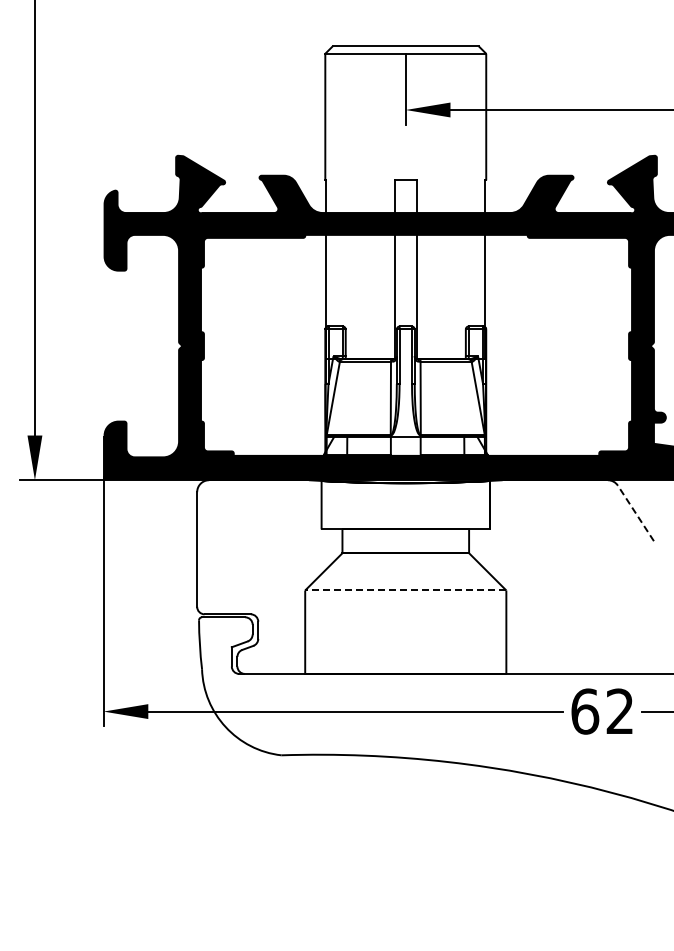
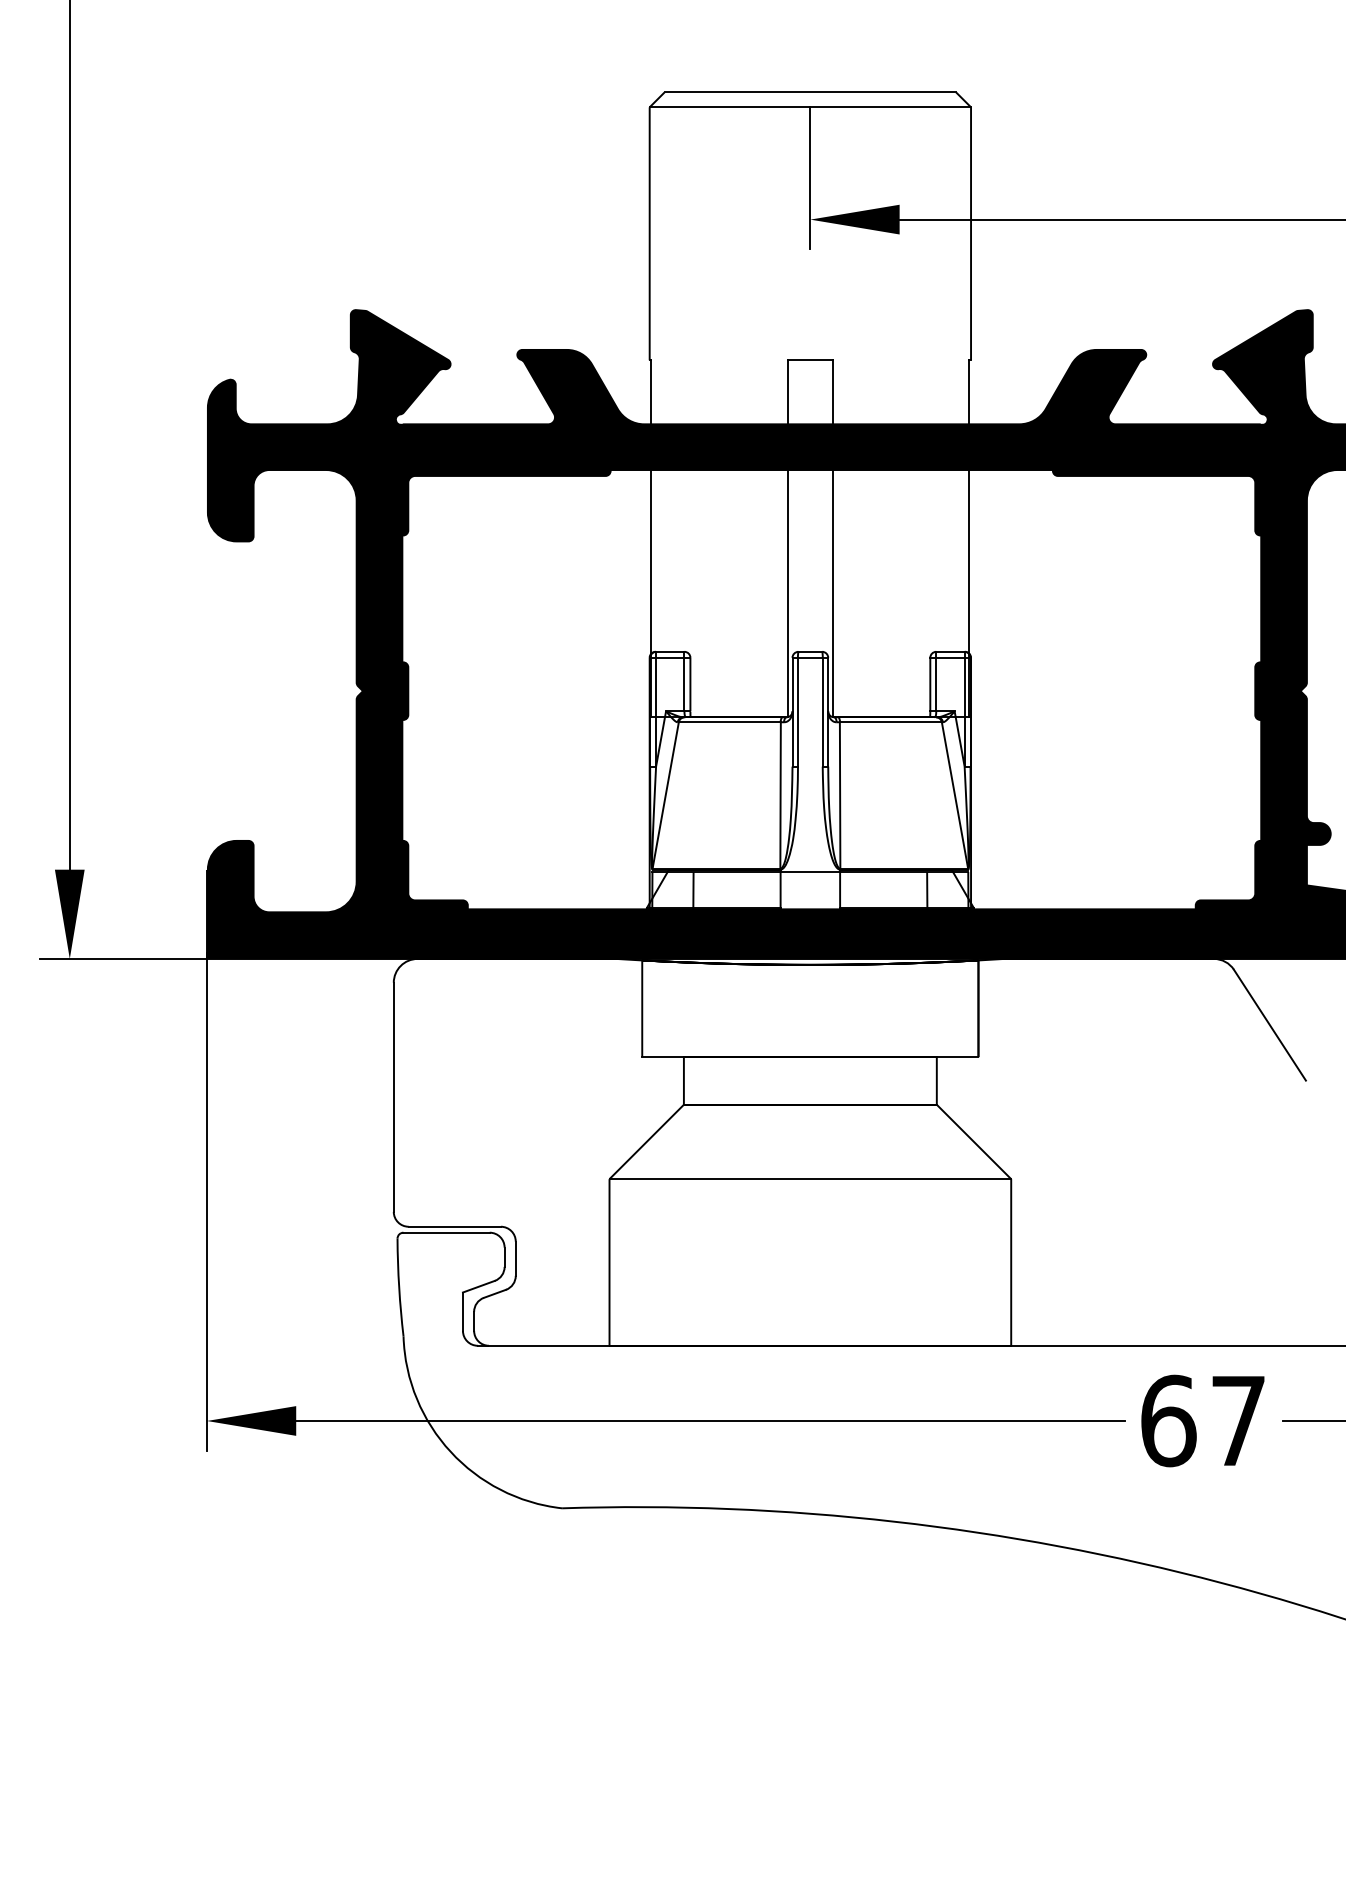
line: (635, 513) -> (1269, 1025), dashed -> solid
line: (405, 590) -> (809, 1179), dashed -> solid
text: (619, 710) -> (1237, 1418), 62 -> 67

